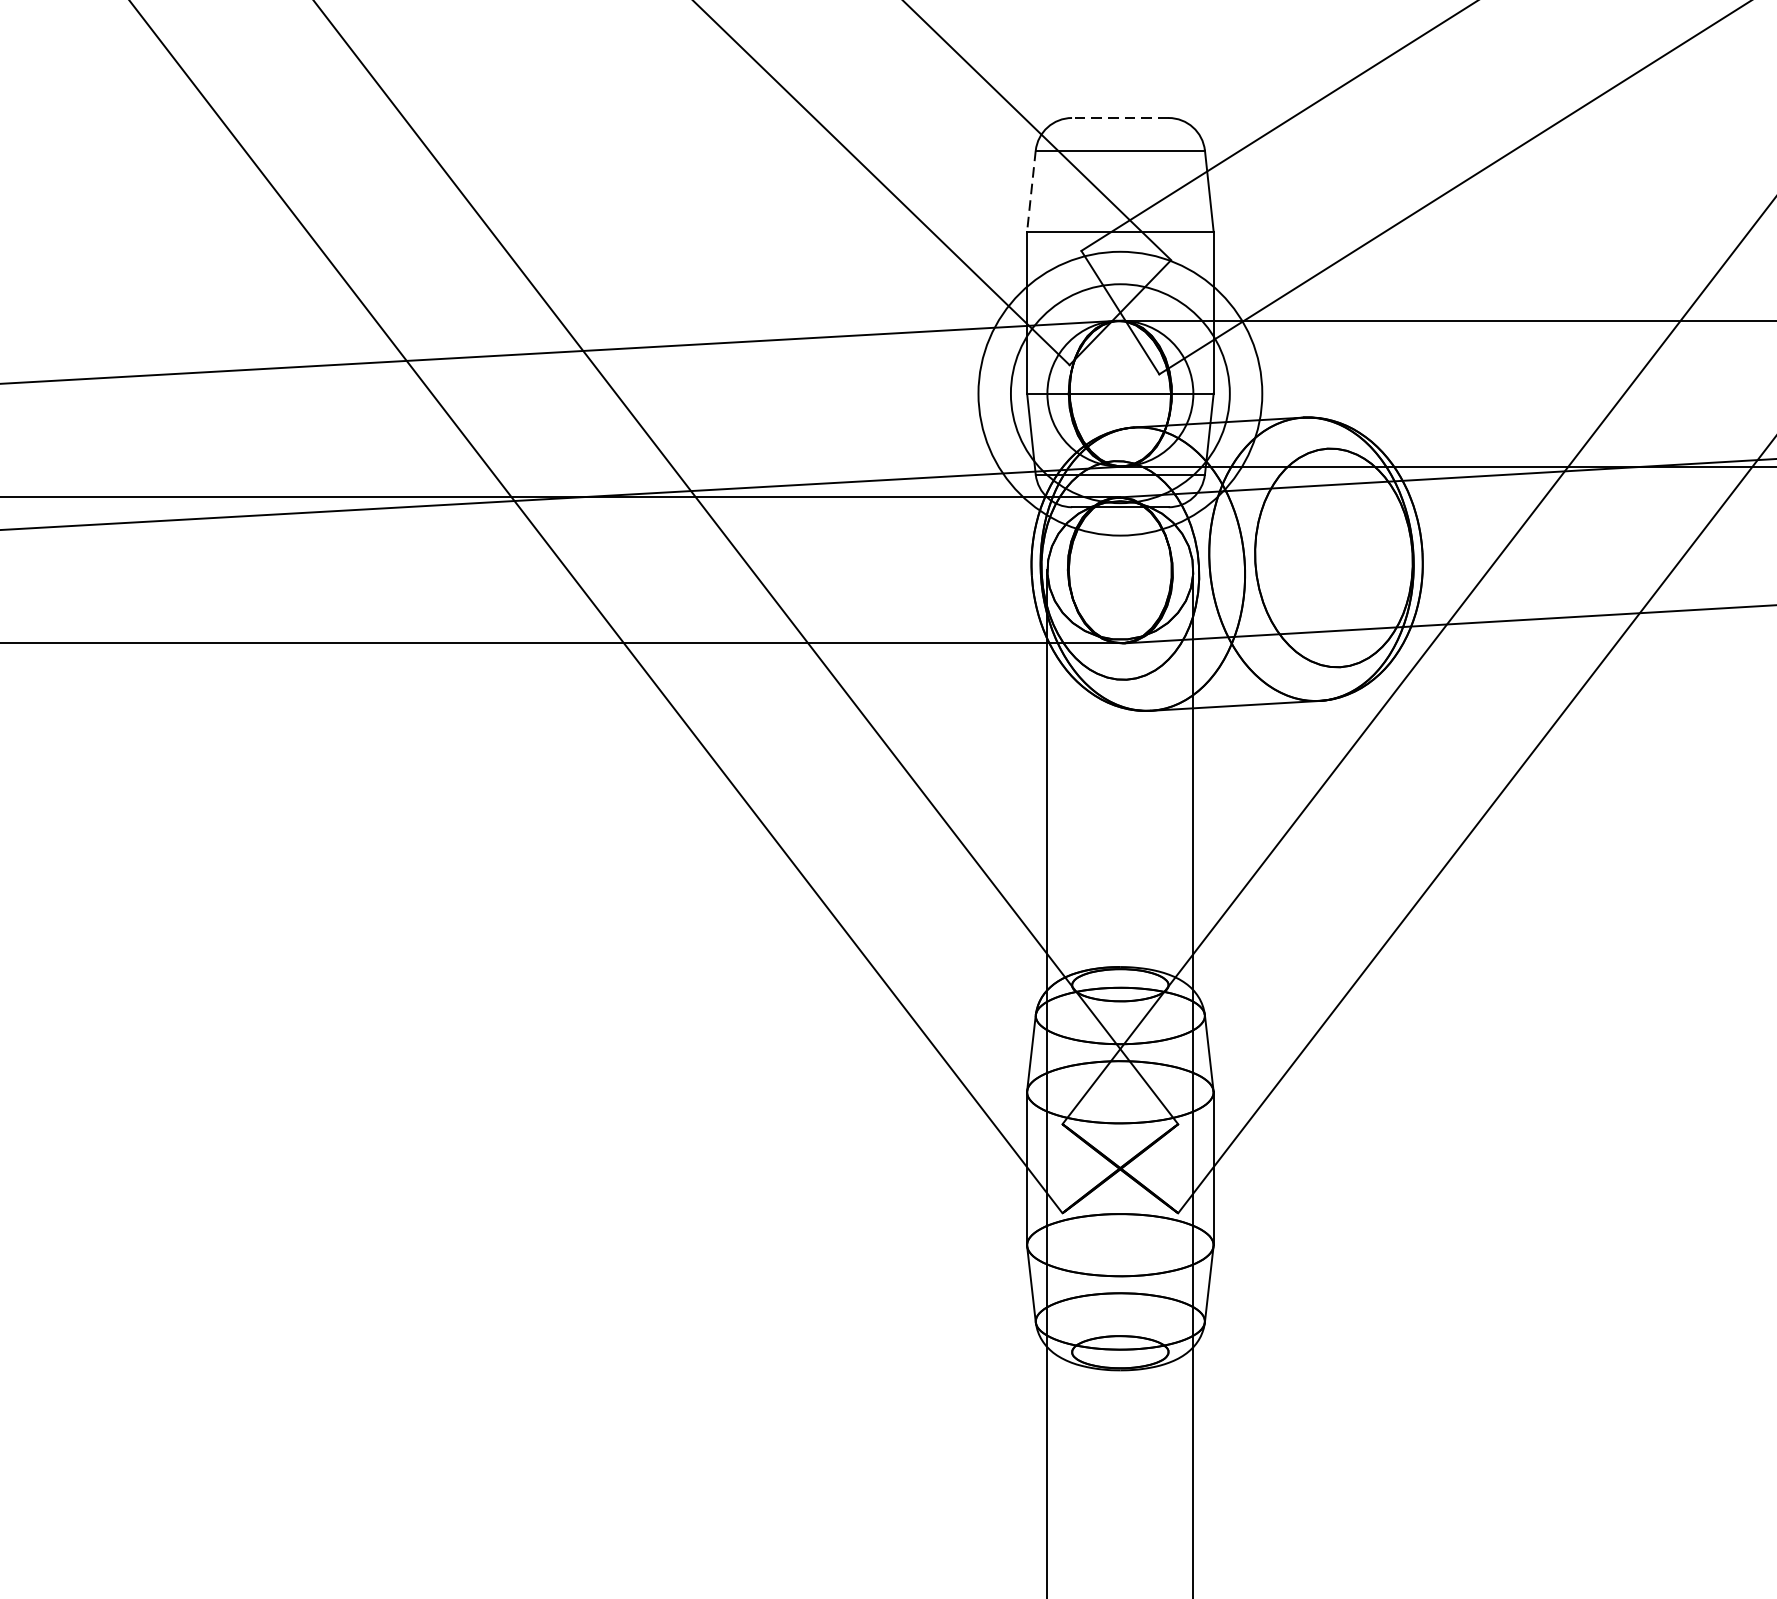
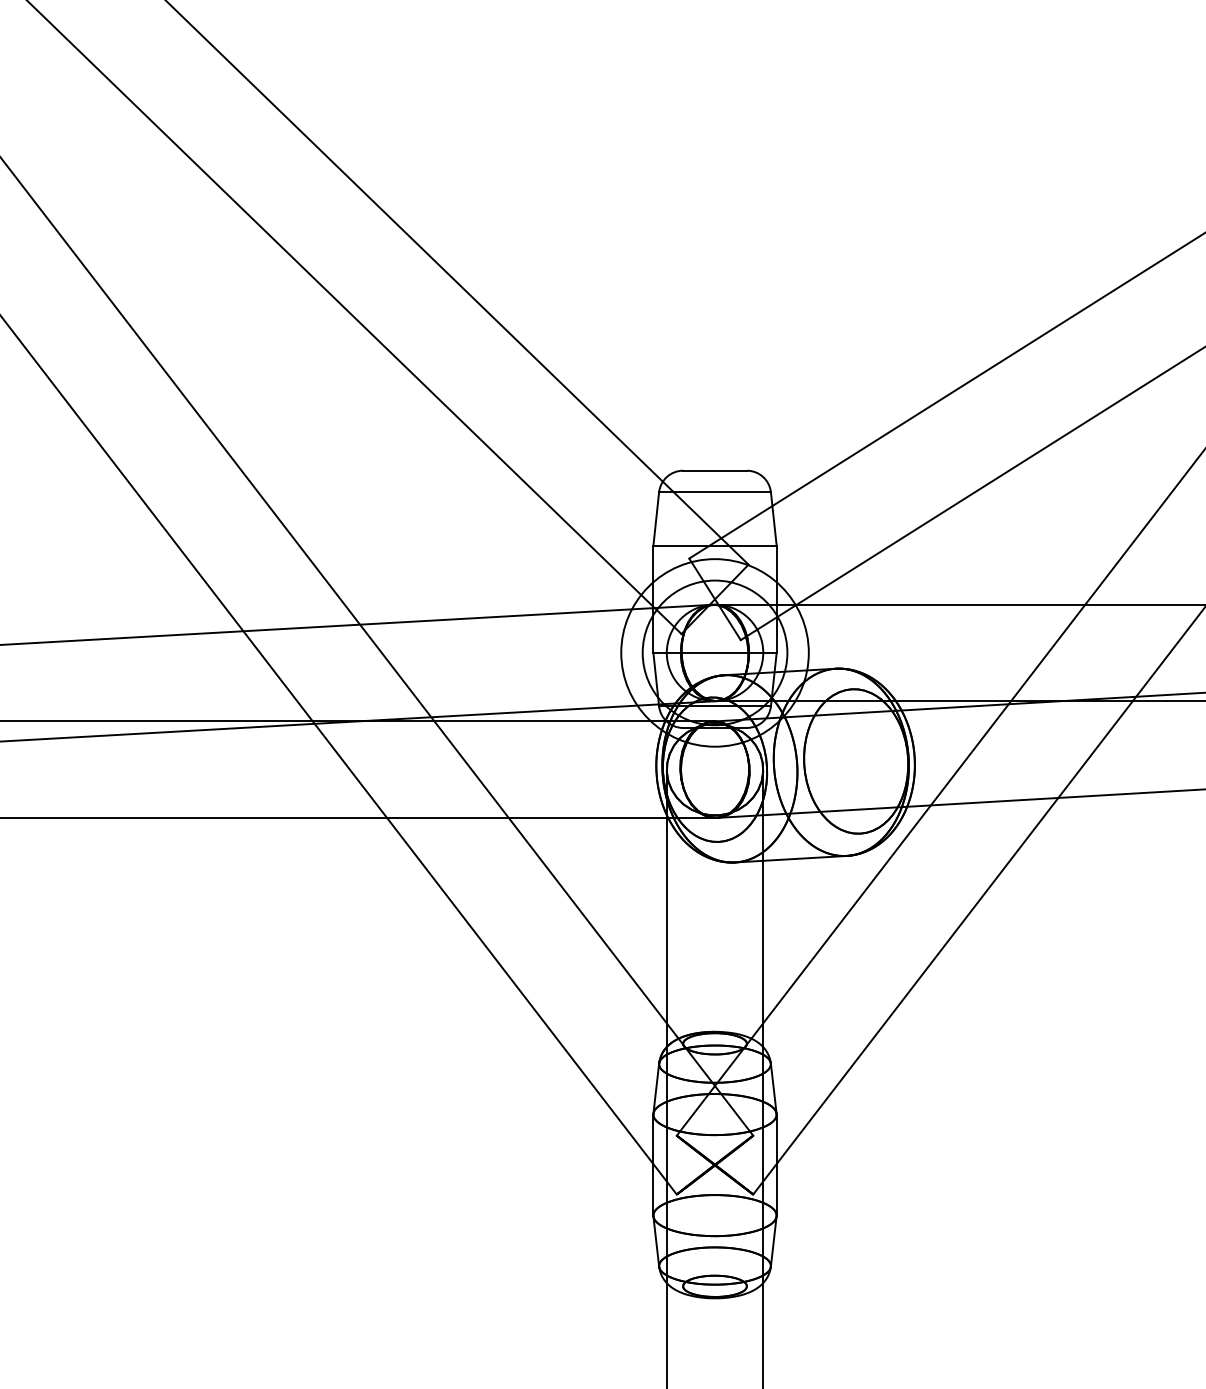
line: (1121, 117) -> (715, 470), dashed -> solid
line: (1031, 191) -> (656, 519), dashed -> solid

